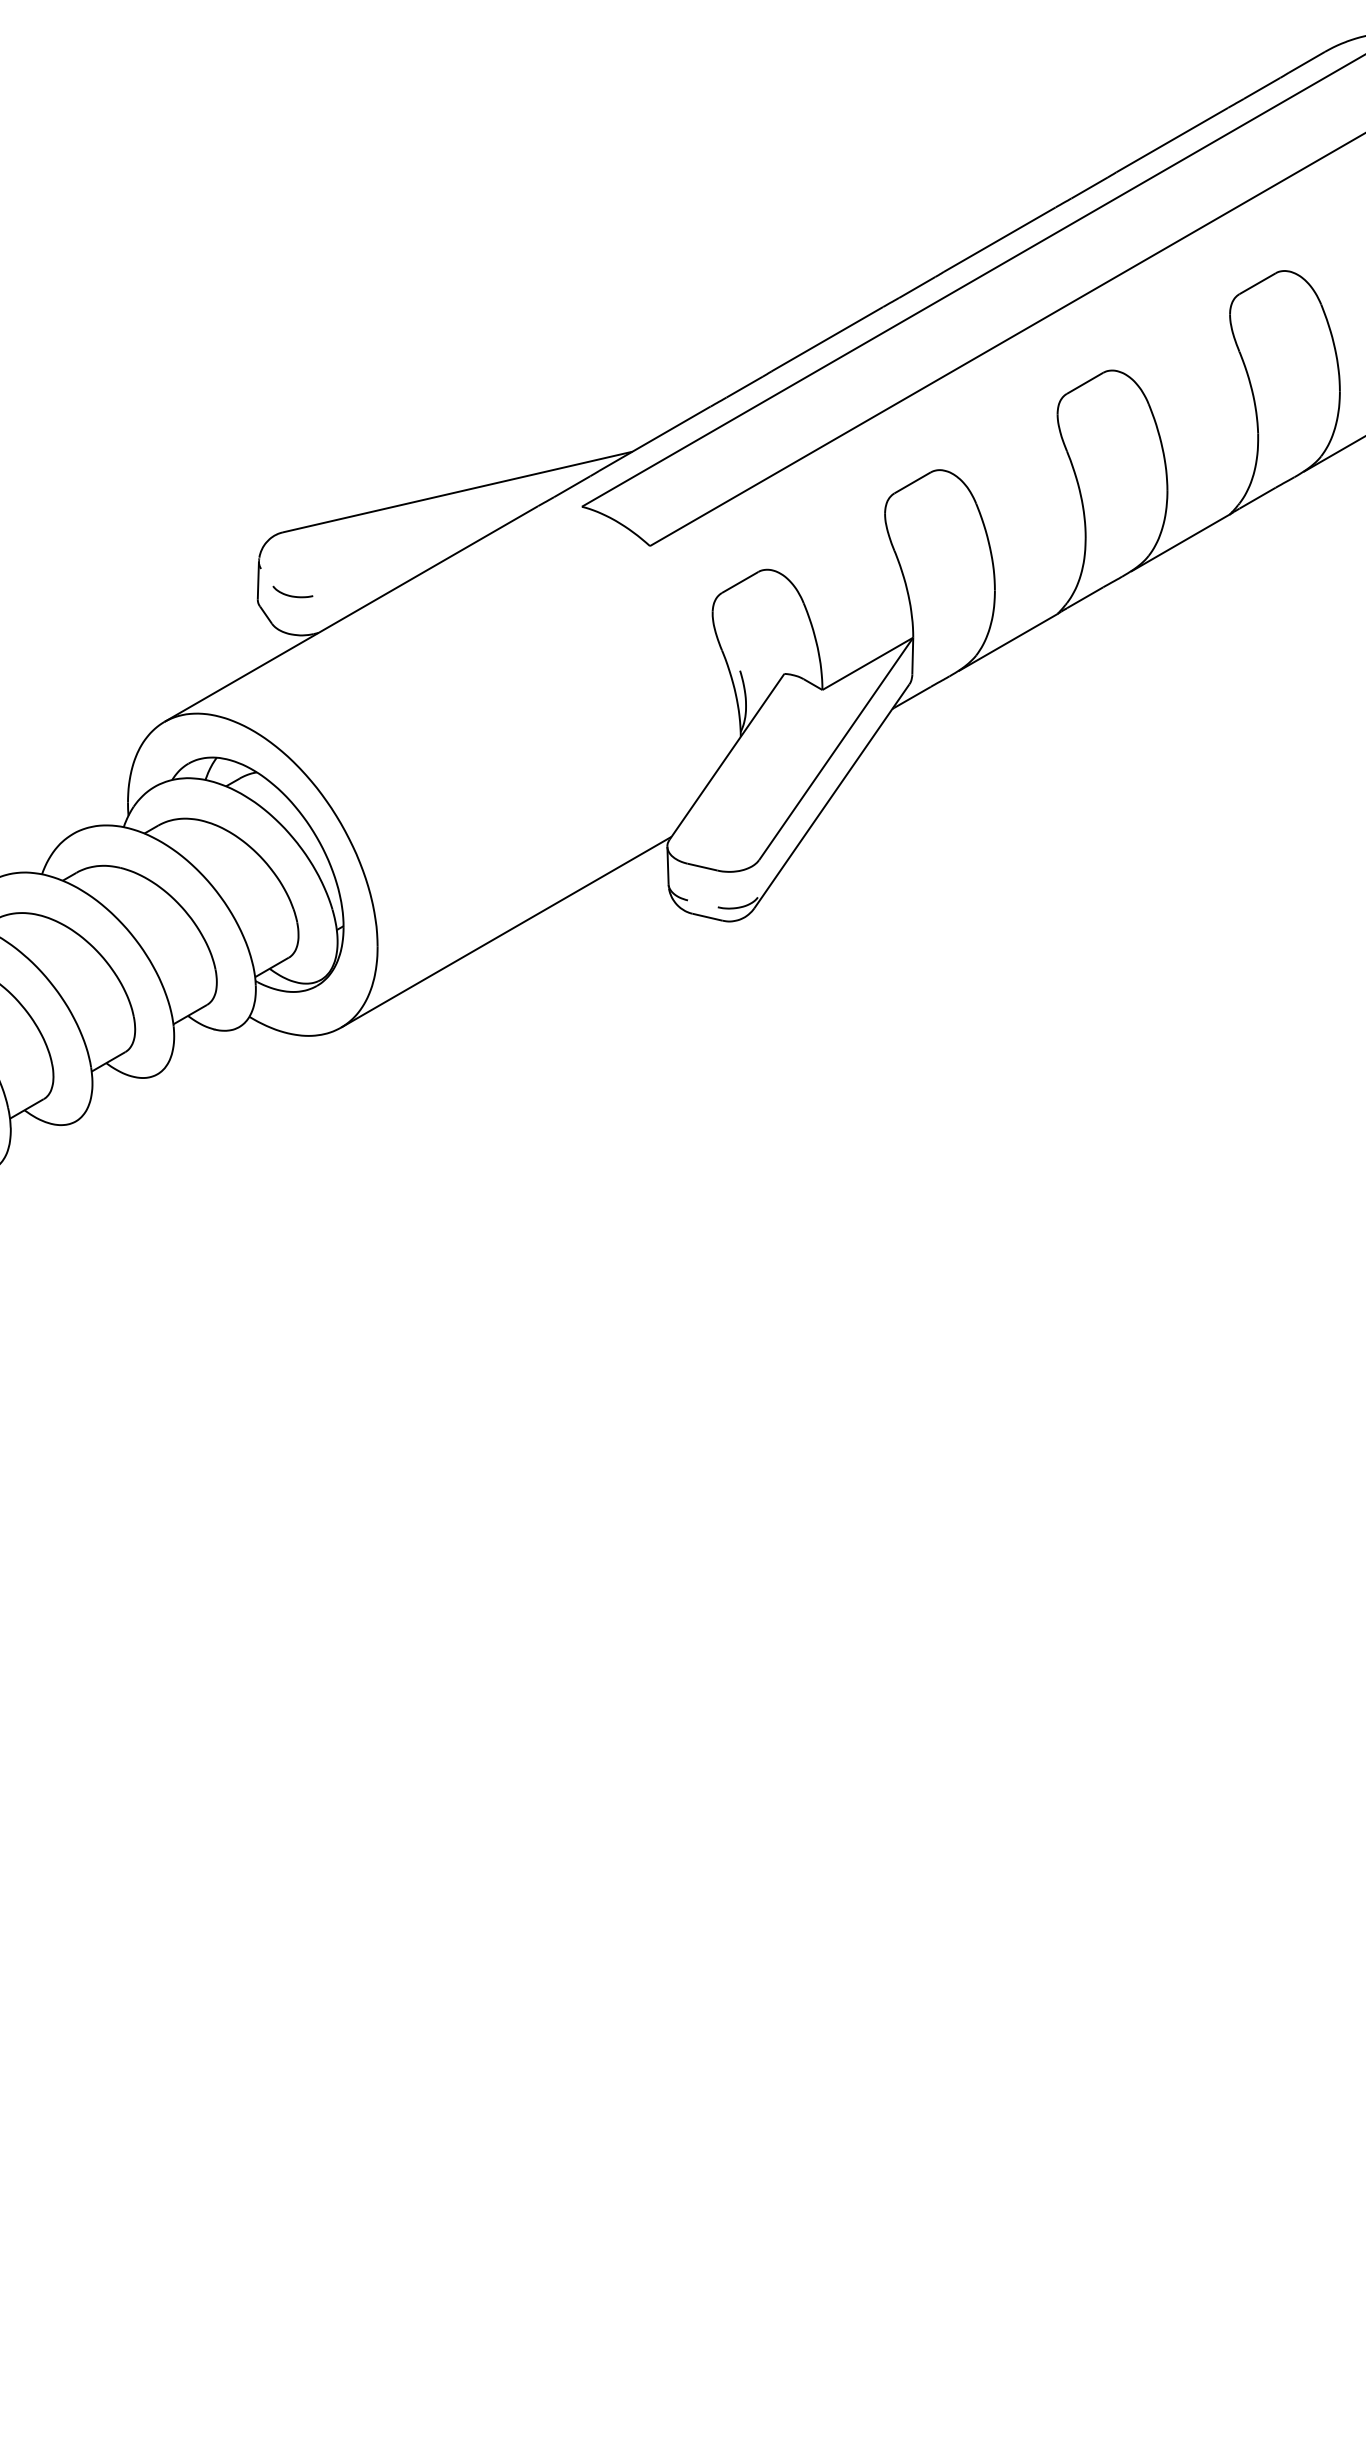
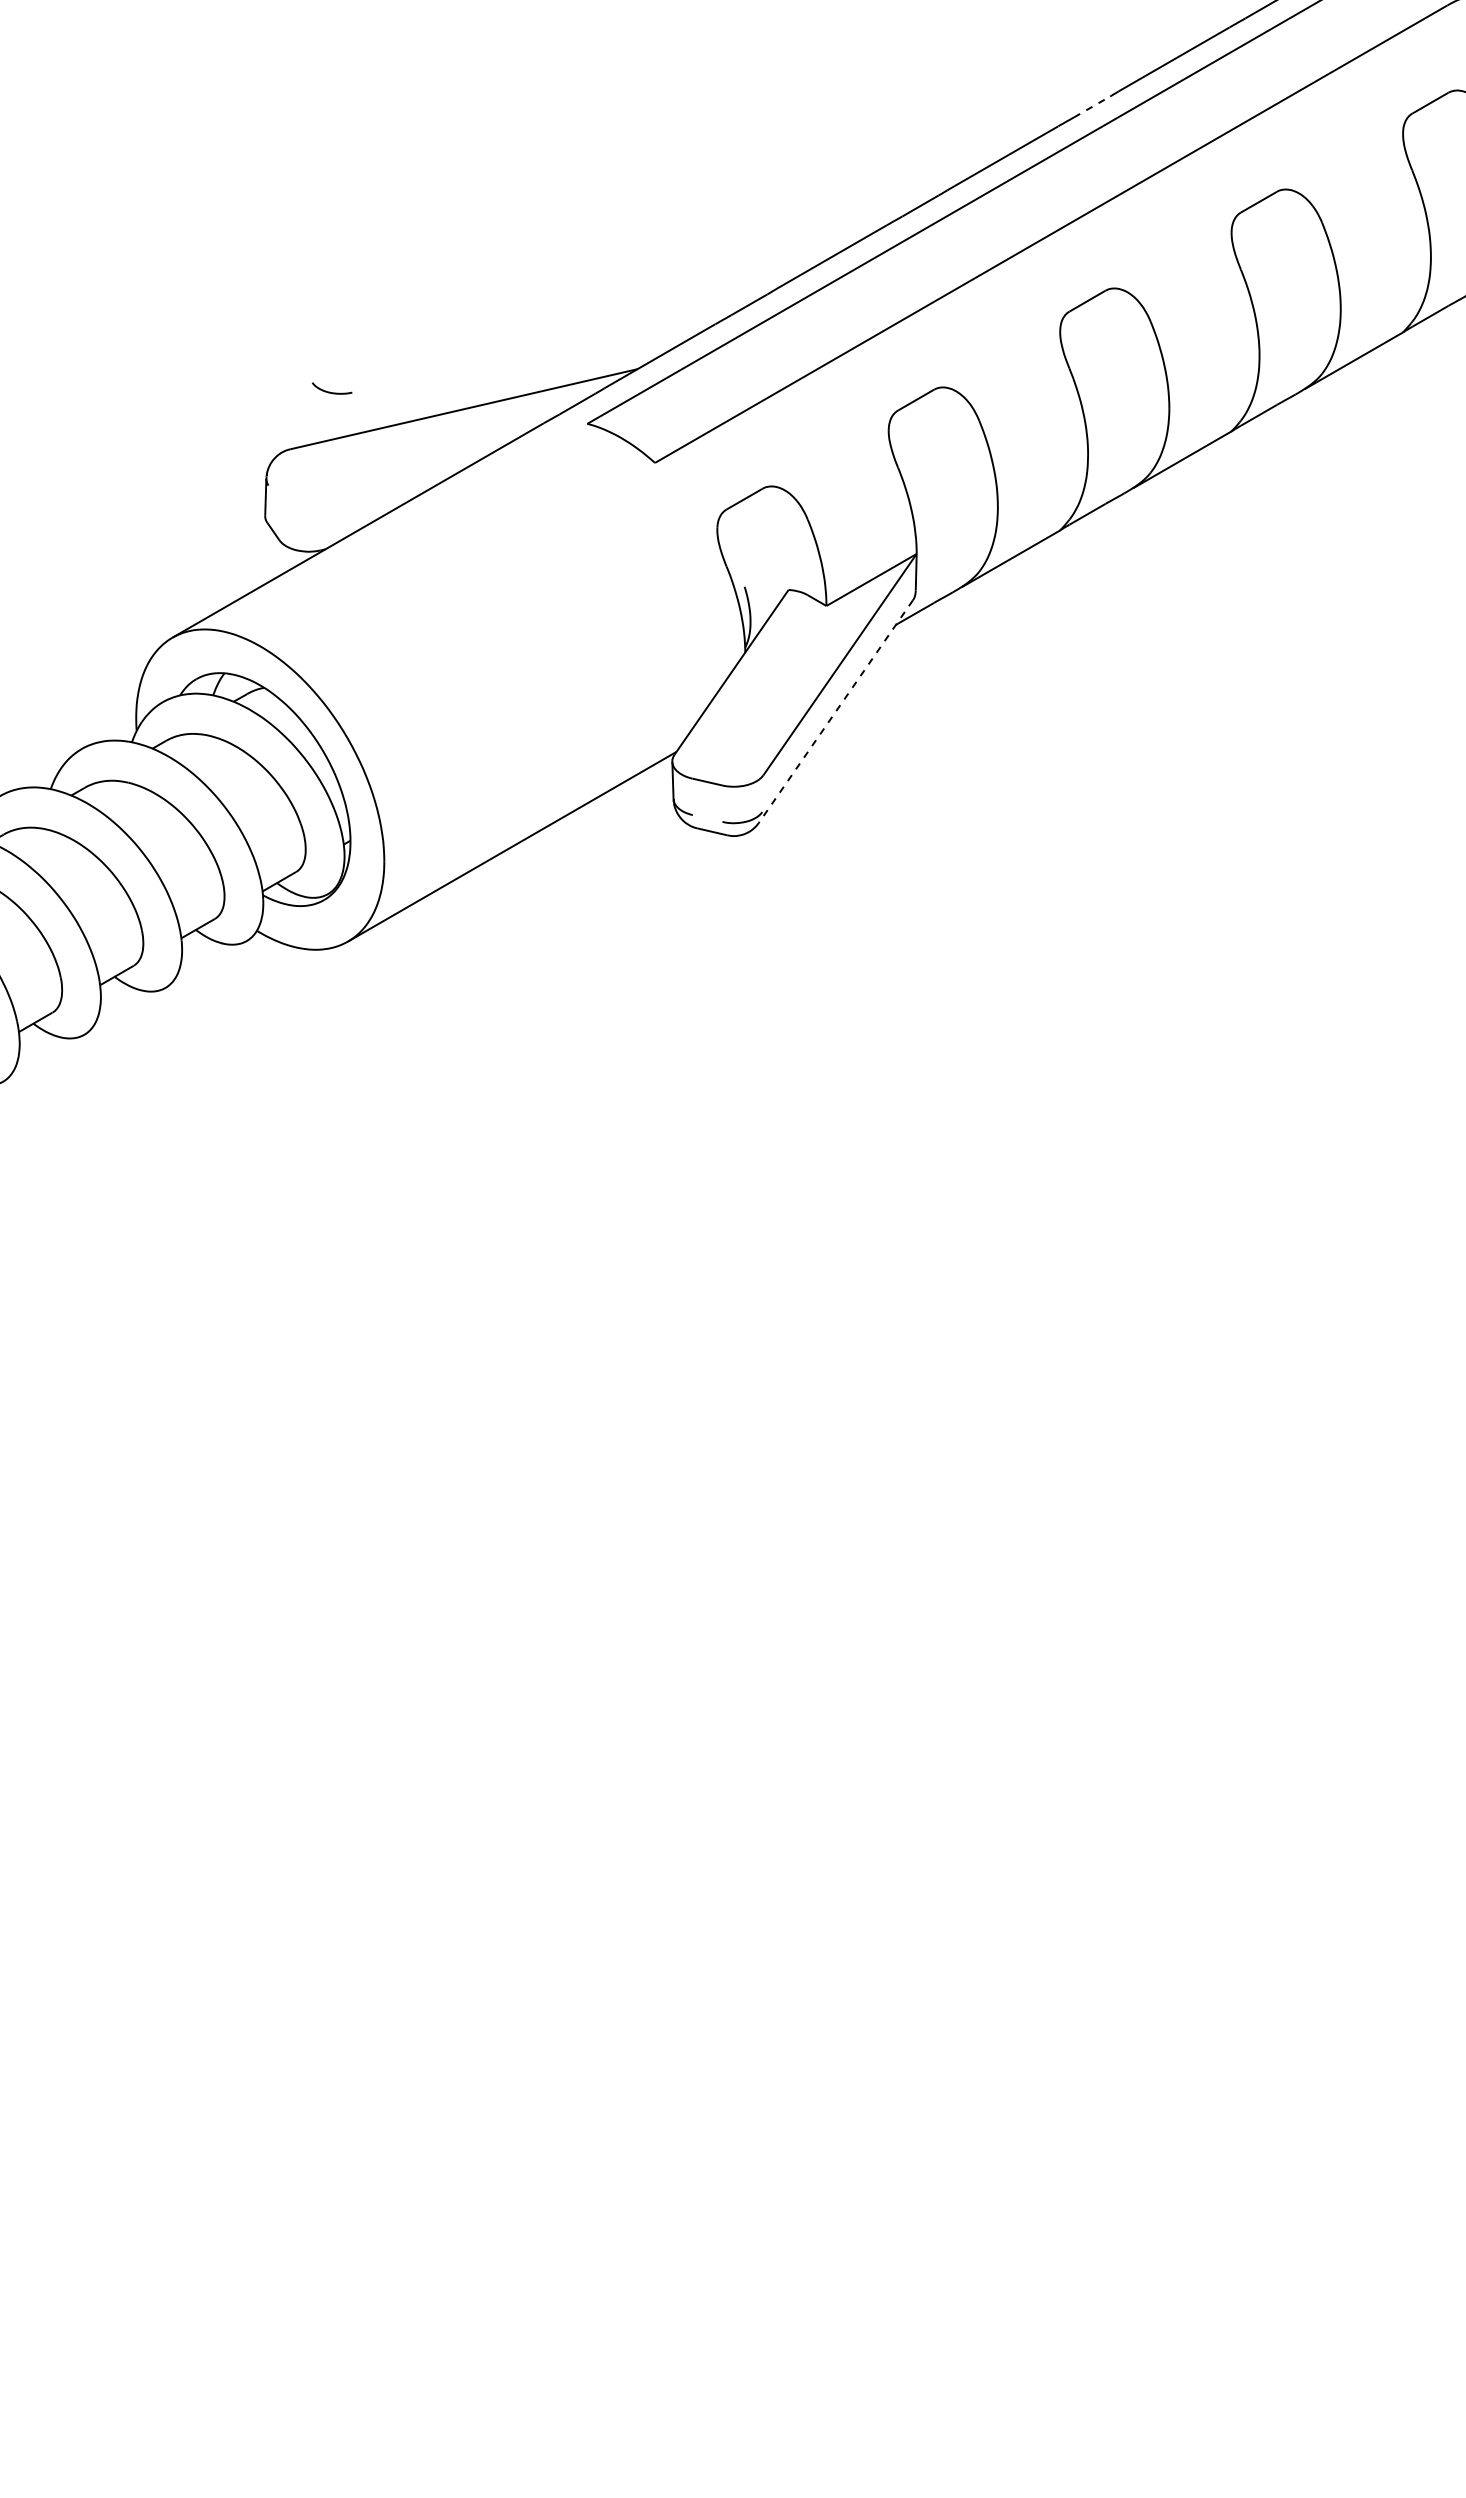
line: (1090, 187) -> (1092, 106), solid -> dashed
curve: (291, 594) -> (330, 391), moved
line: (831, 797) -> (835, 712), solid -> dashed

